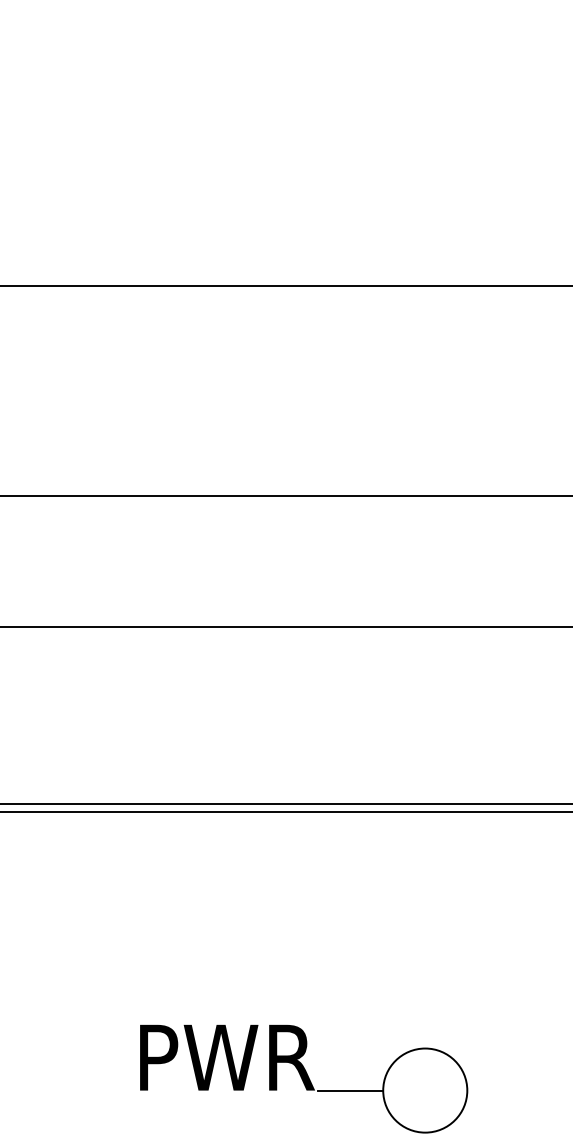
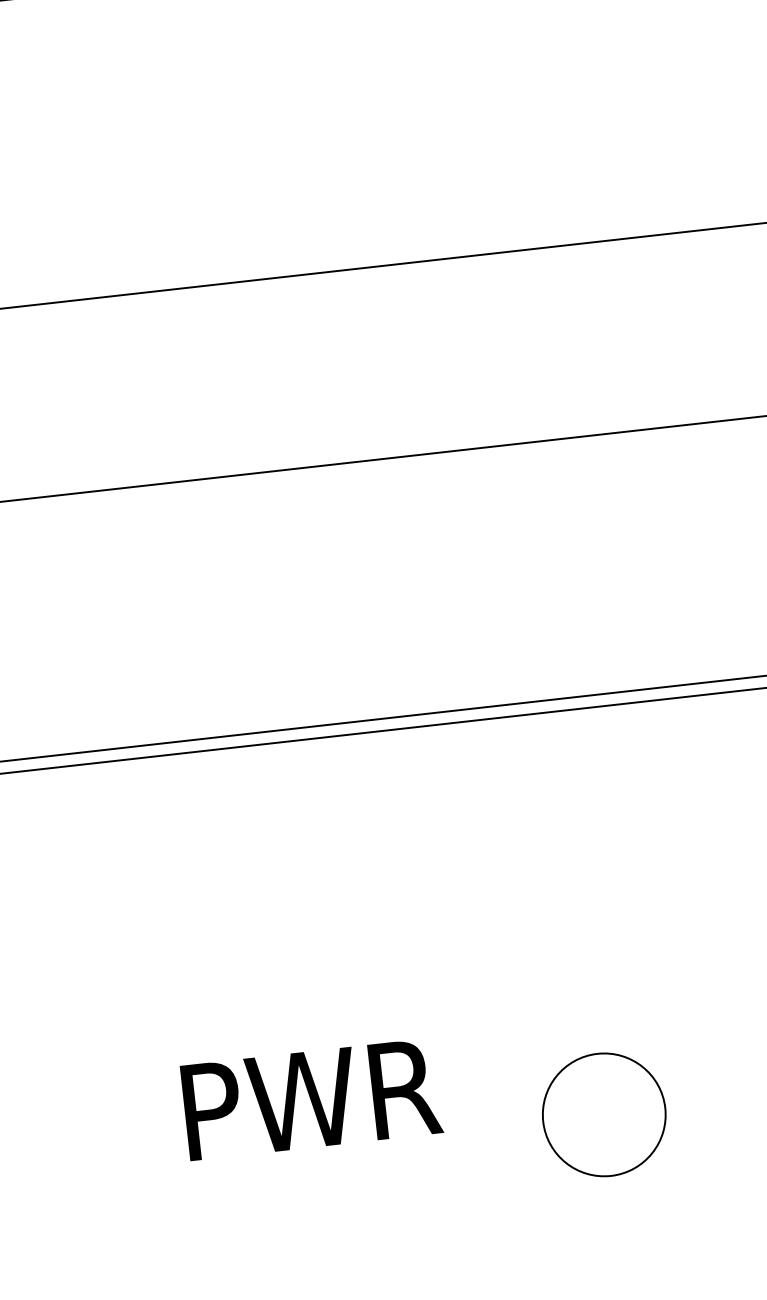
line: (350, 1090) -> (495, 1126), removed

